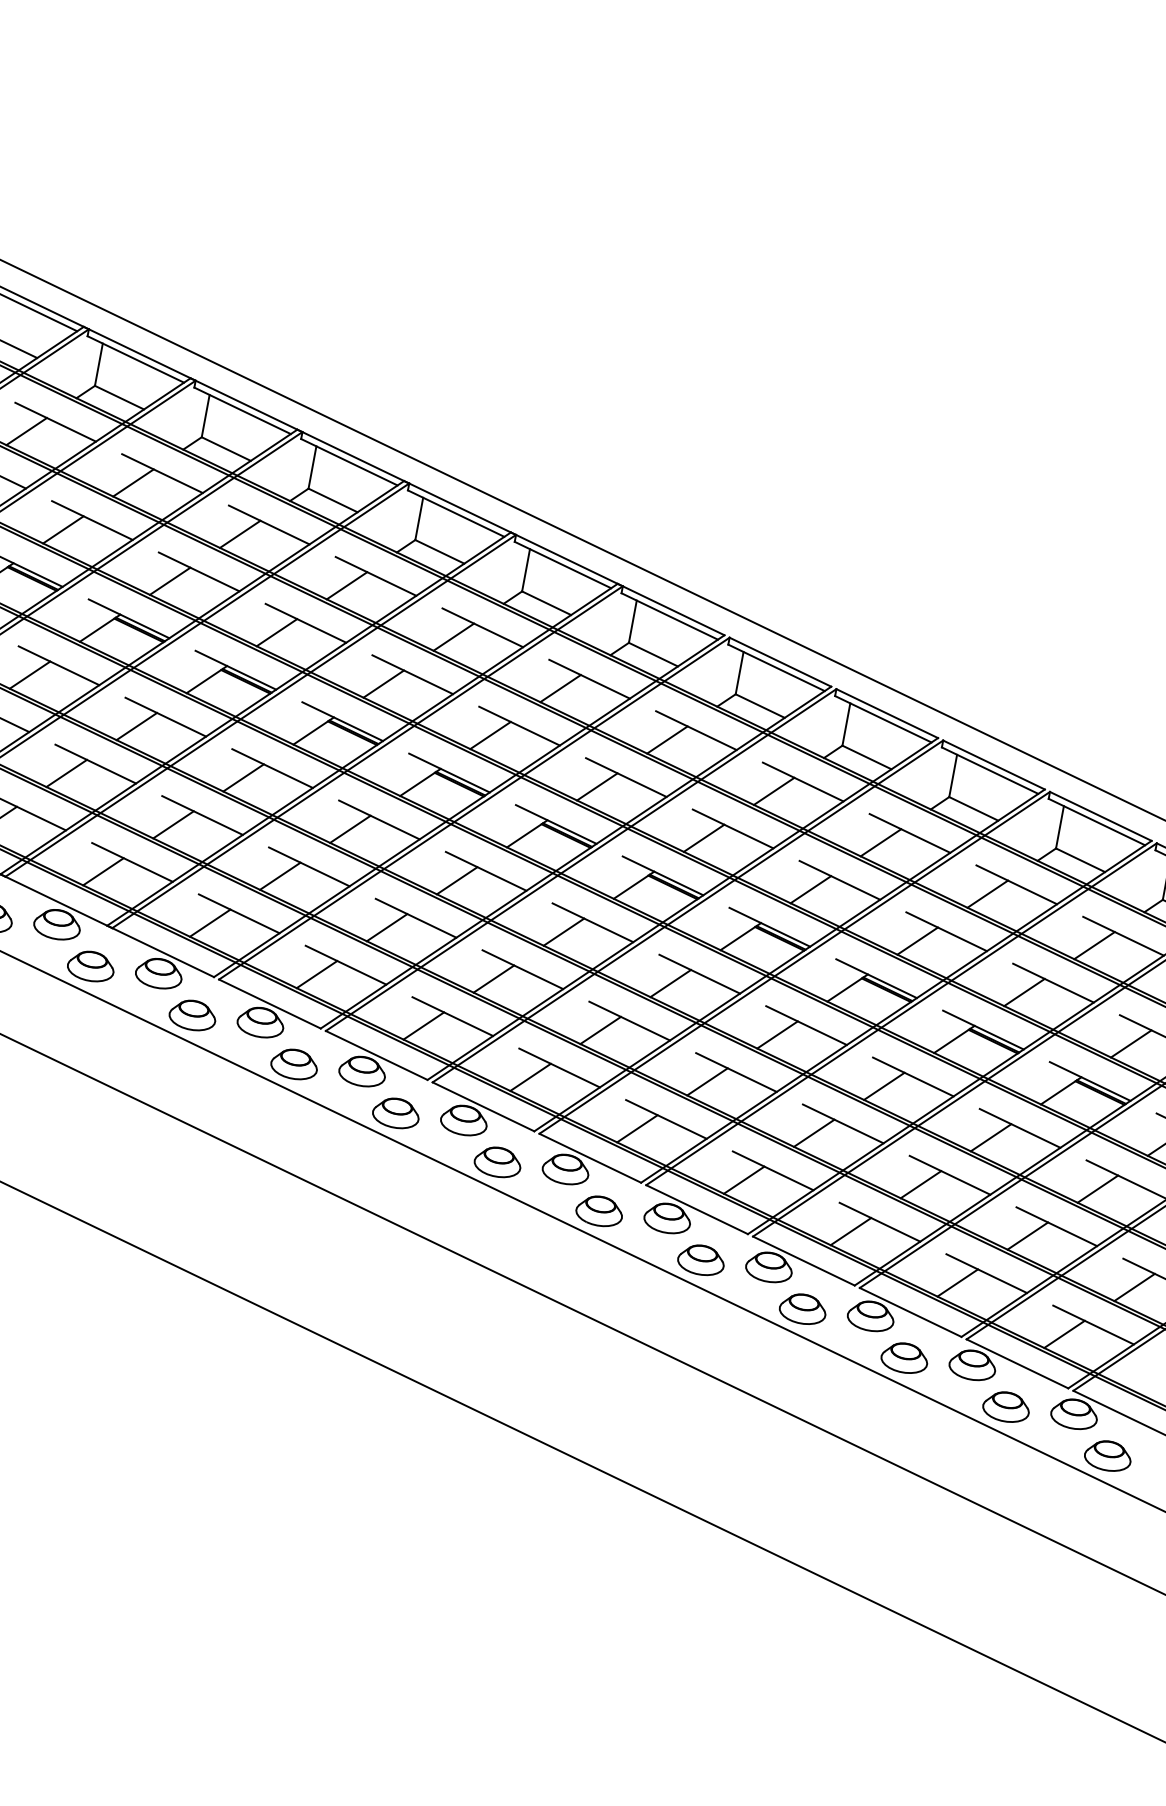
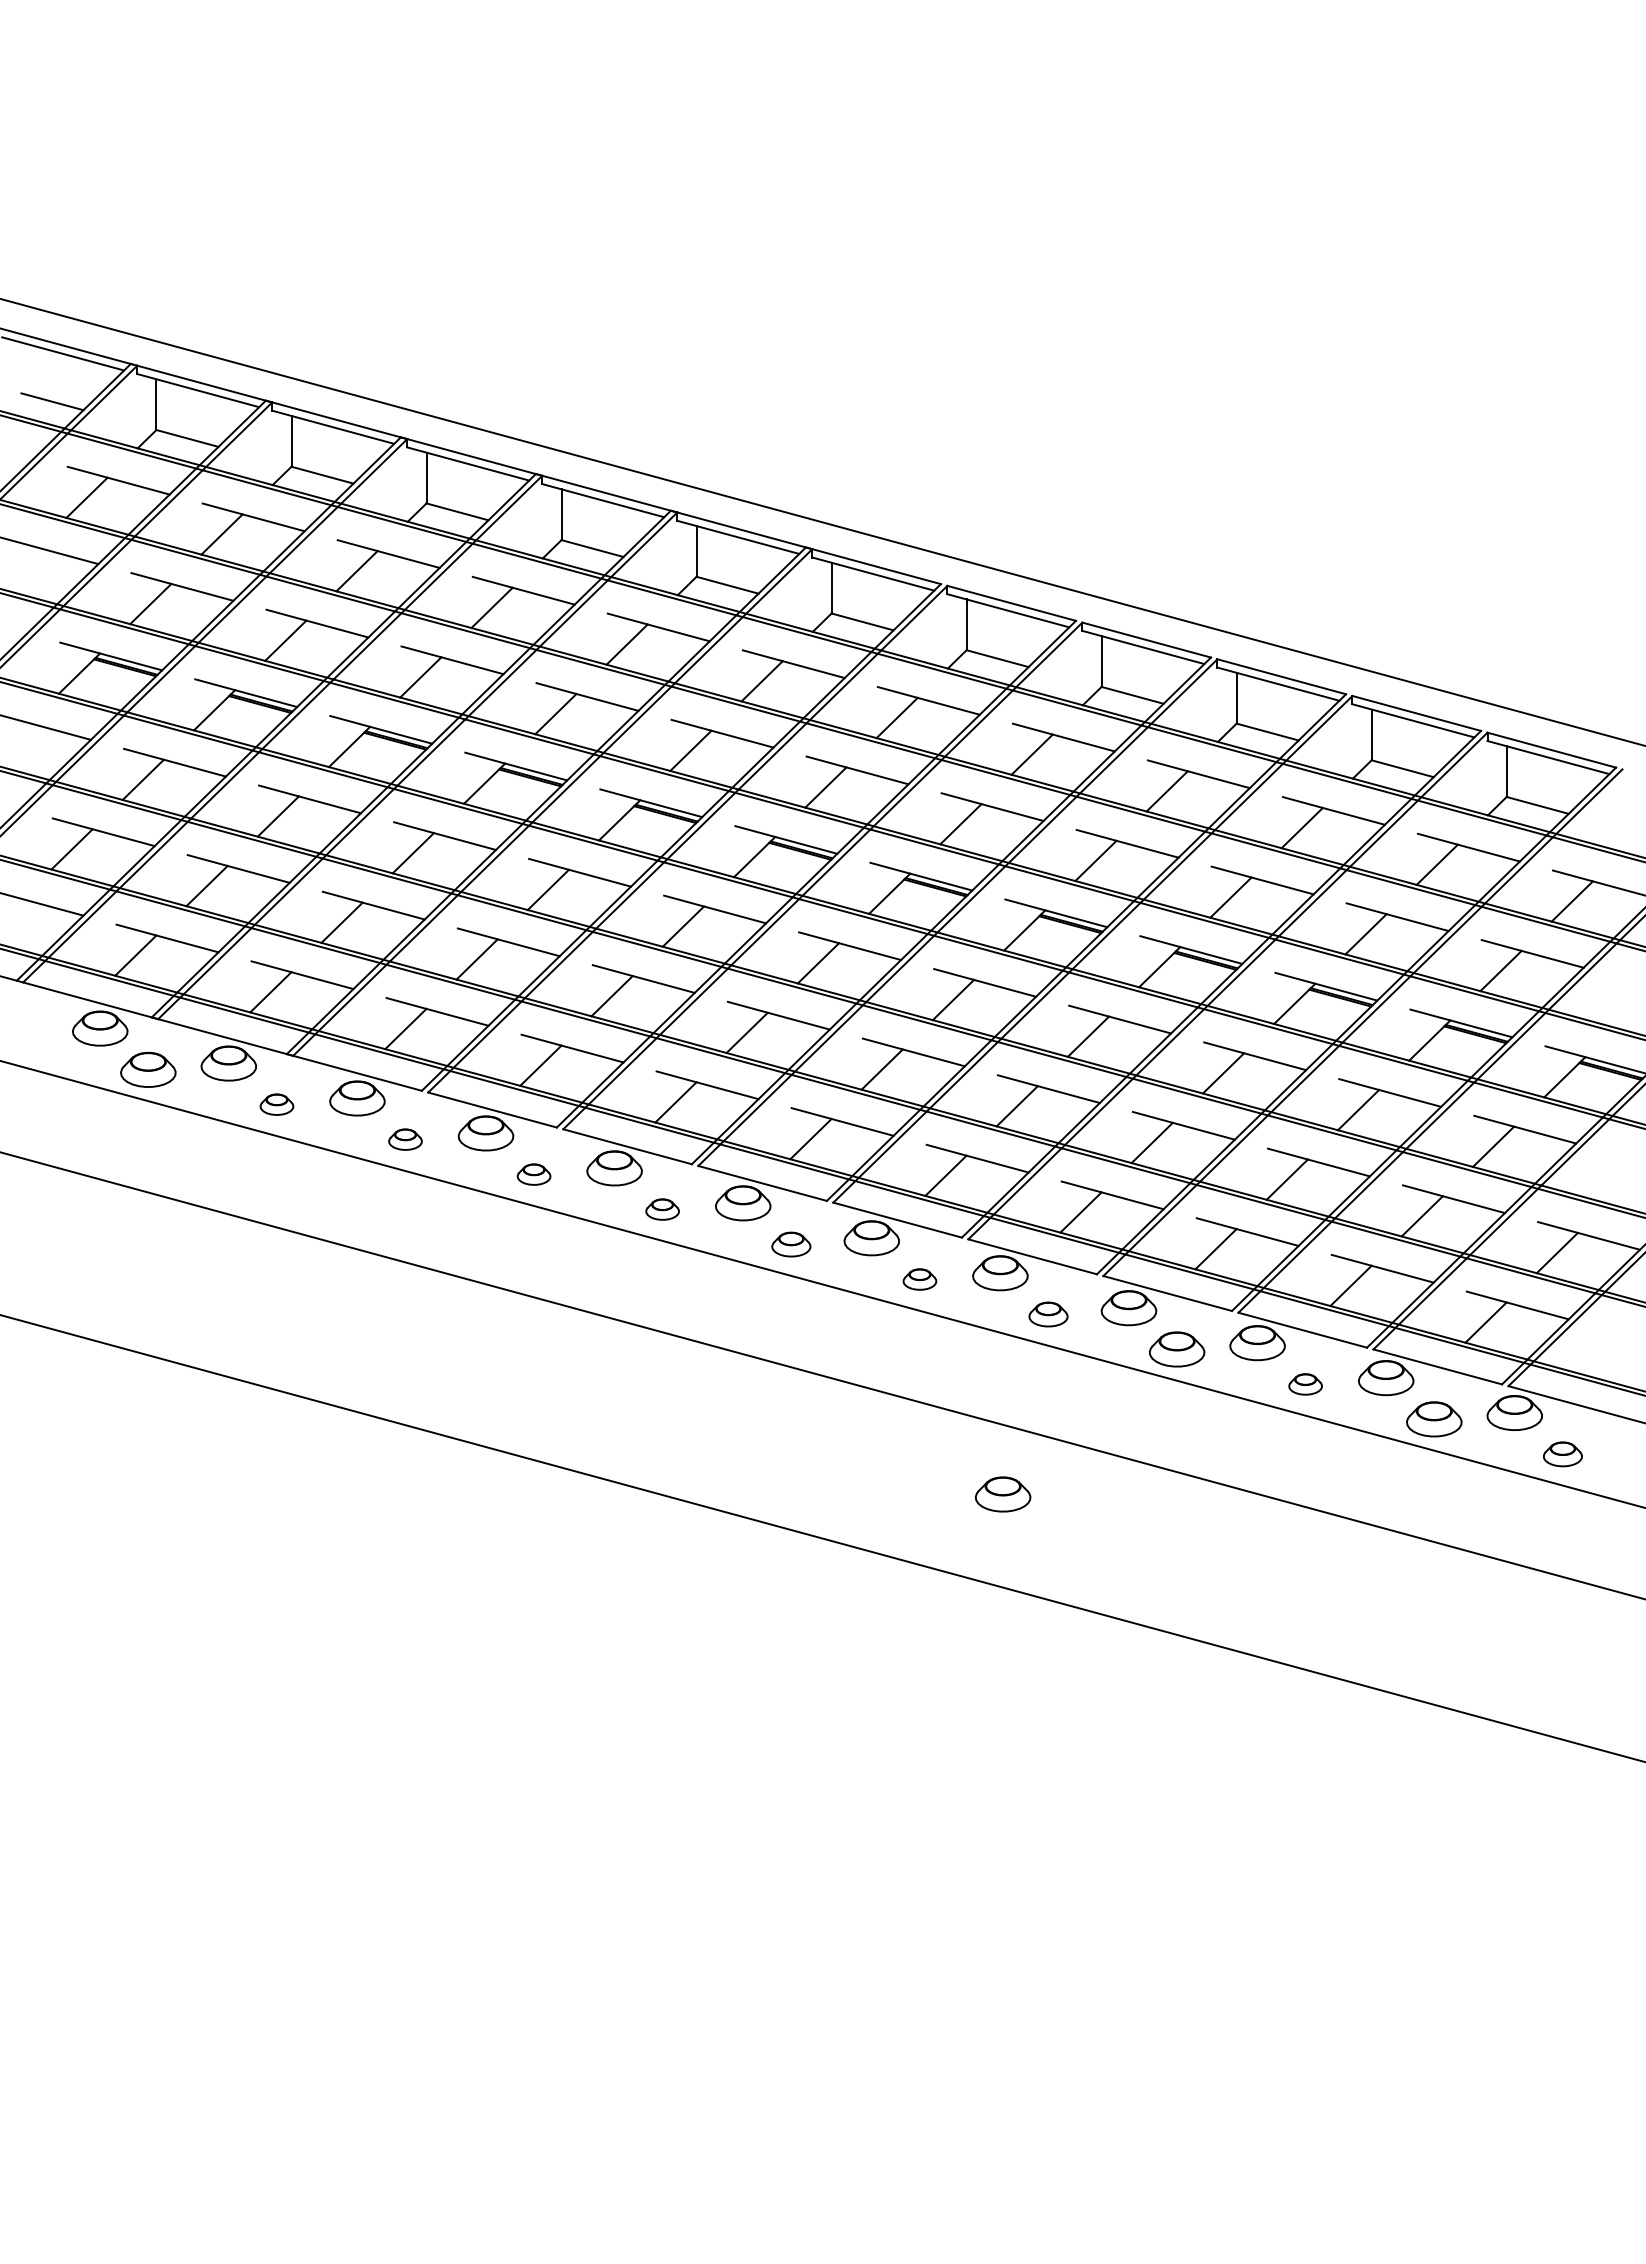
part: (90, 966) -> (276, 1104), size x0.6
part: (192, 1015) -> (405, 1139), size x0.6
part: (294, 1064) -> (533, 1174), size x0.6
part: (396, 1113) -> (662, 1209), size x0.6
part: (498, 1162) -> (791, 1244), size x0.7
part: (599, 1211) -> (919, 1279), size x0.6
part: (701, 1260) -> (1048, 1314), size x0.7
part: (904, 1358) -> (1305, 1384), size x0.6
part: (635, 1402) -> (1002, 1494), added
part: (1107, 1456) -> (1562, 1454), size x0.7

